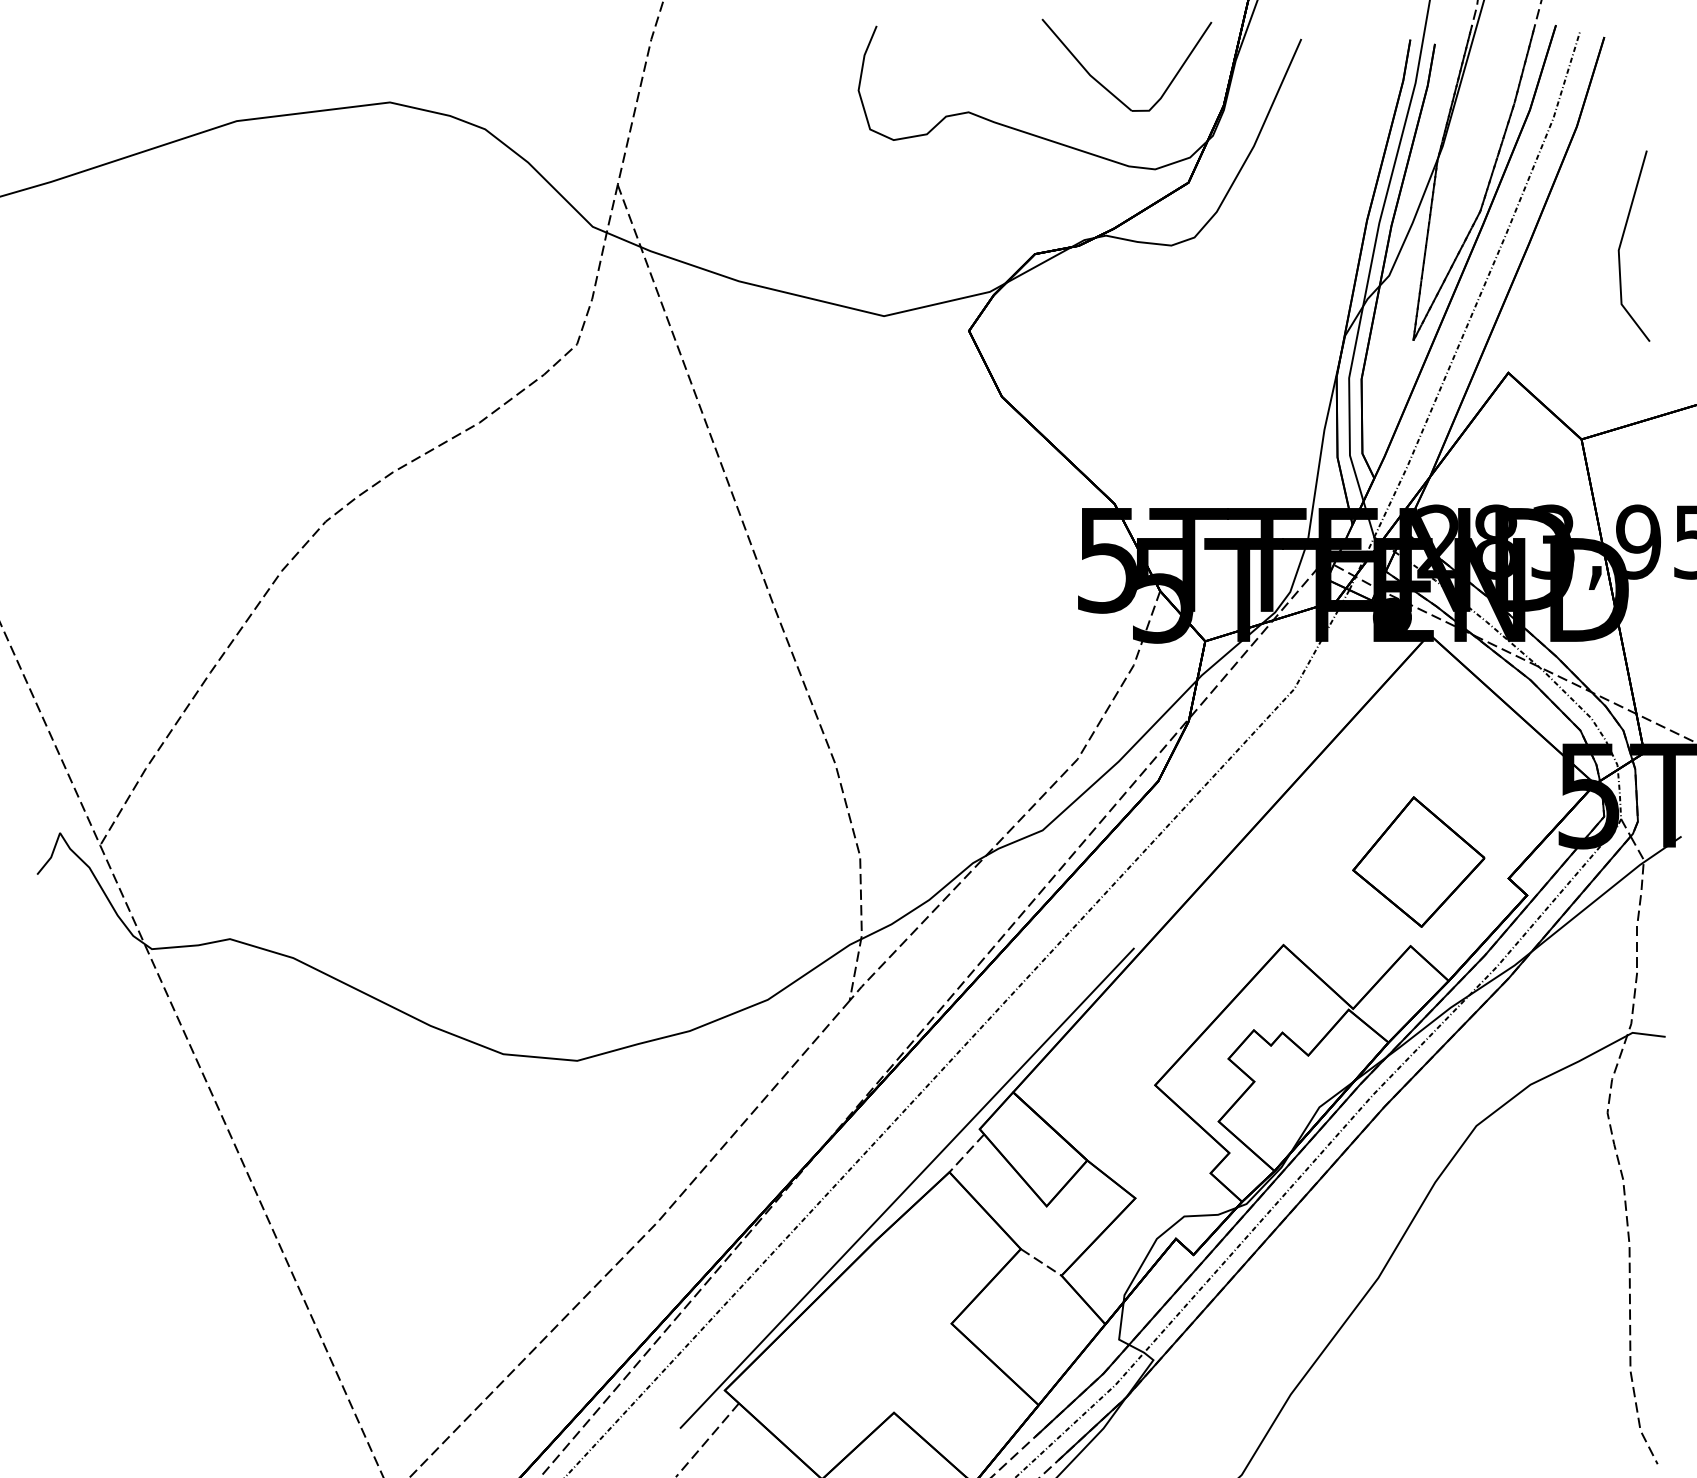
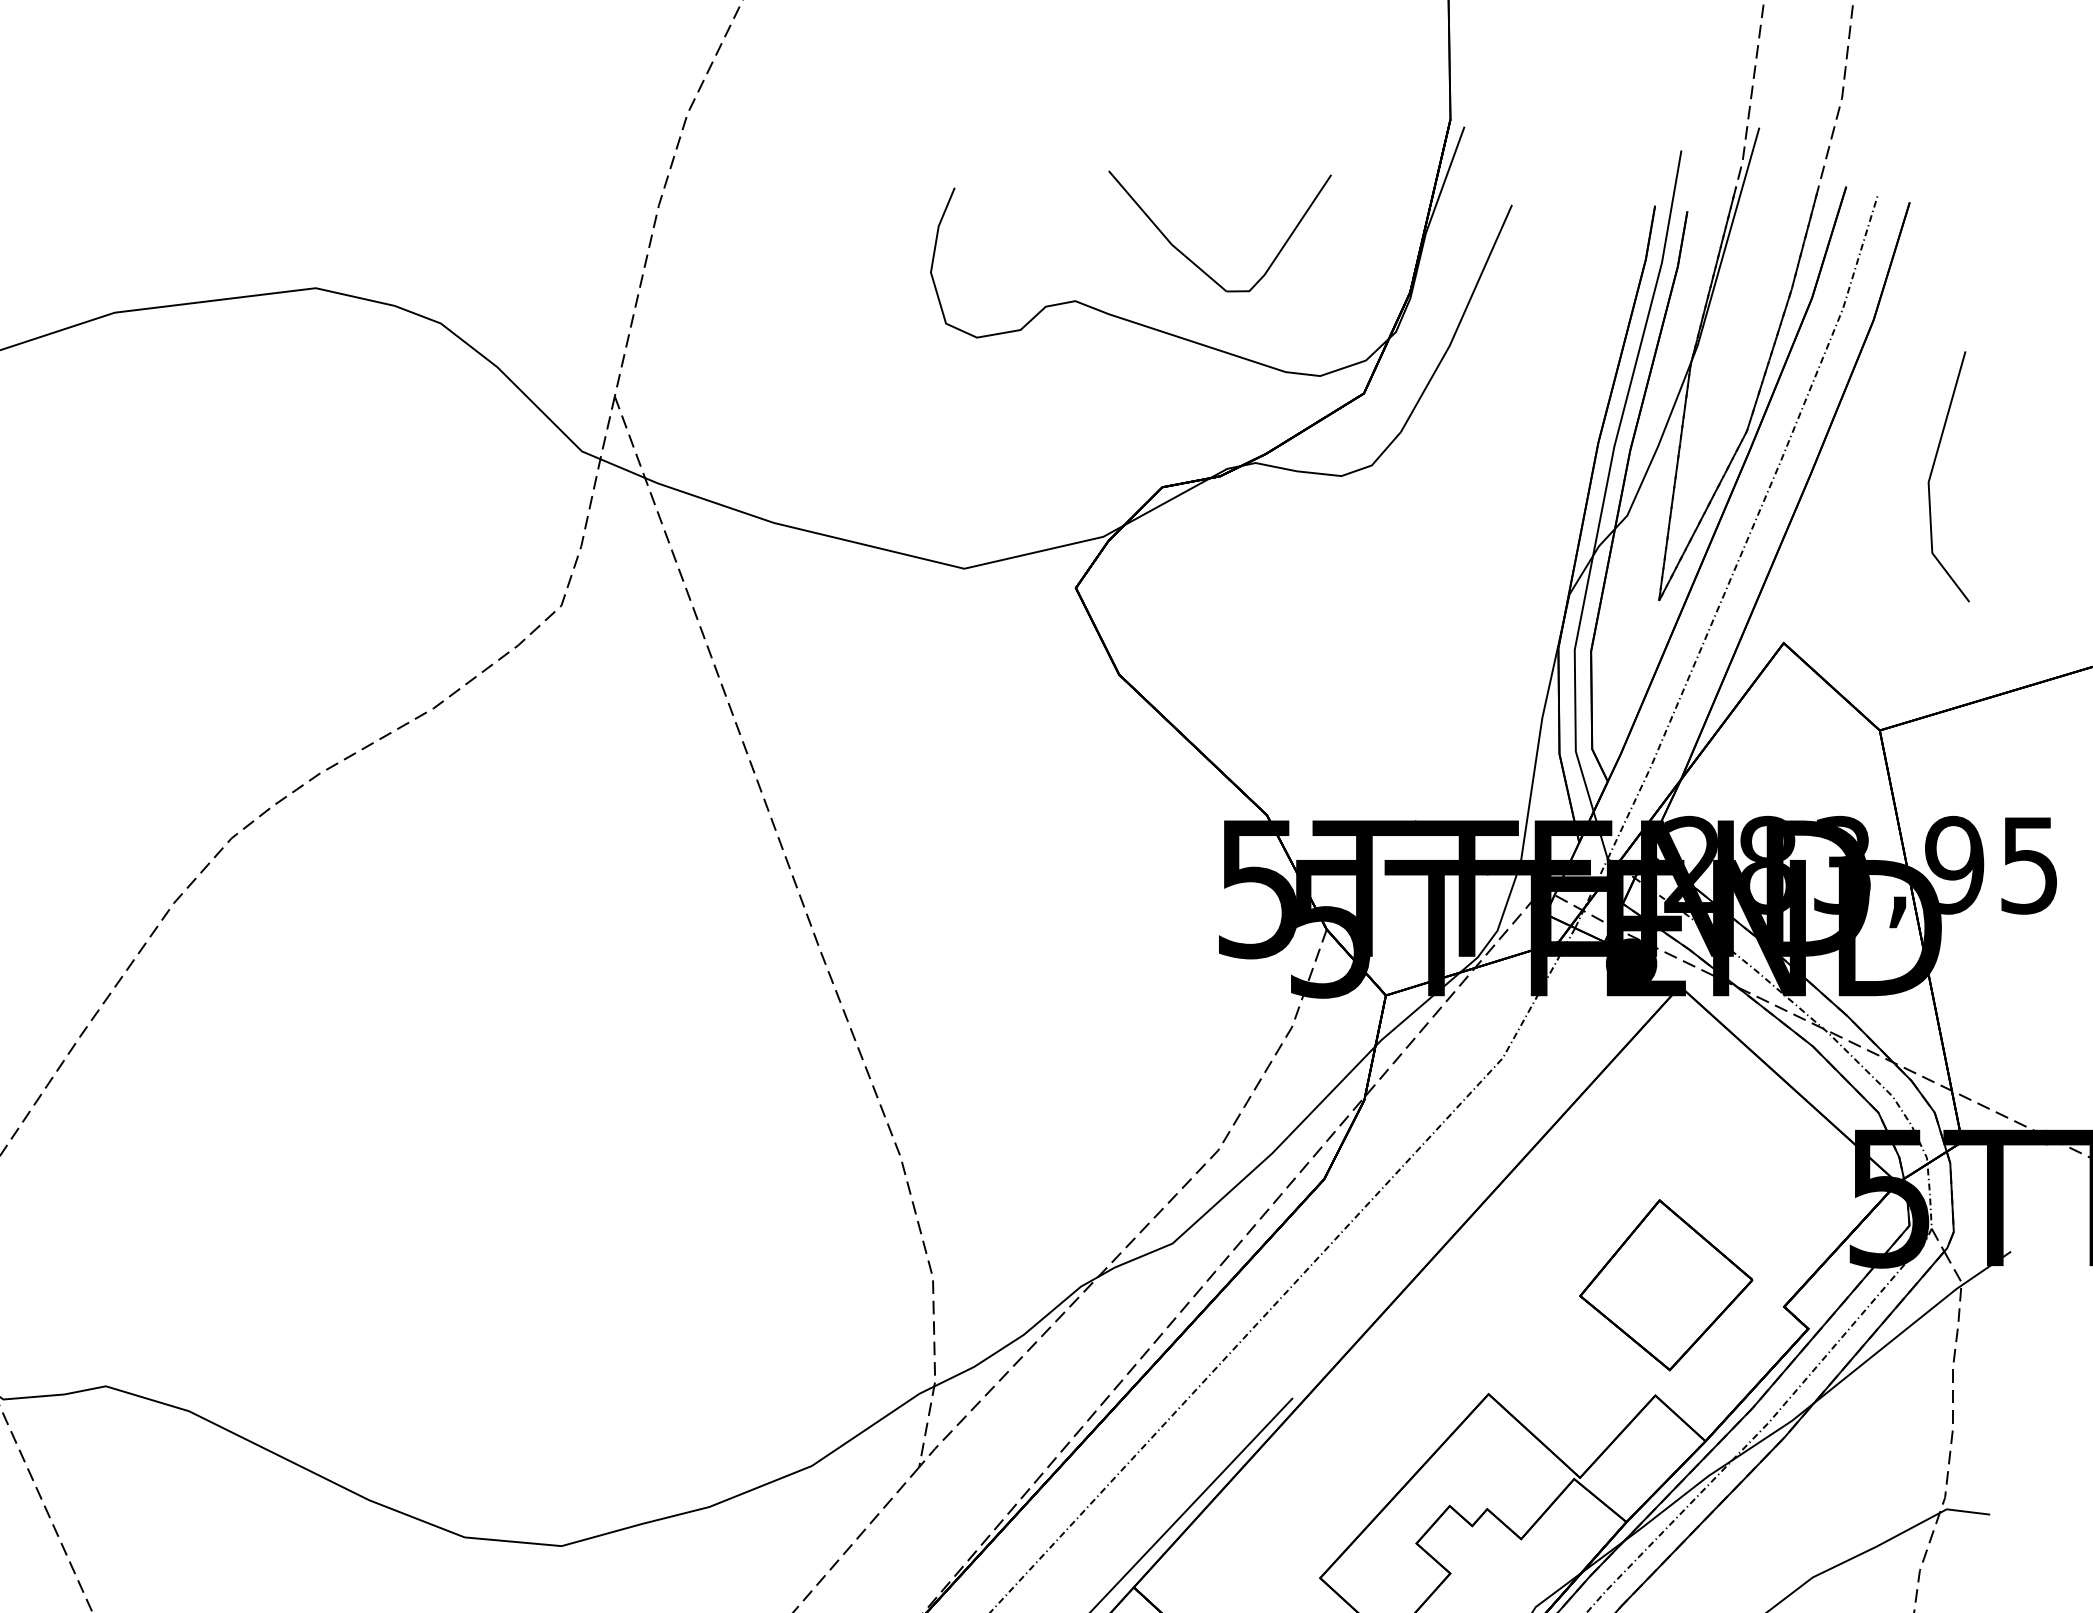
part: (1107, 88) -> (1194, 262), moved

